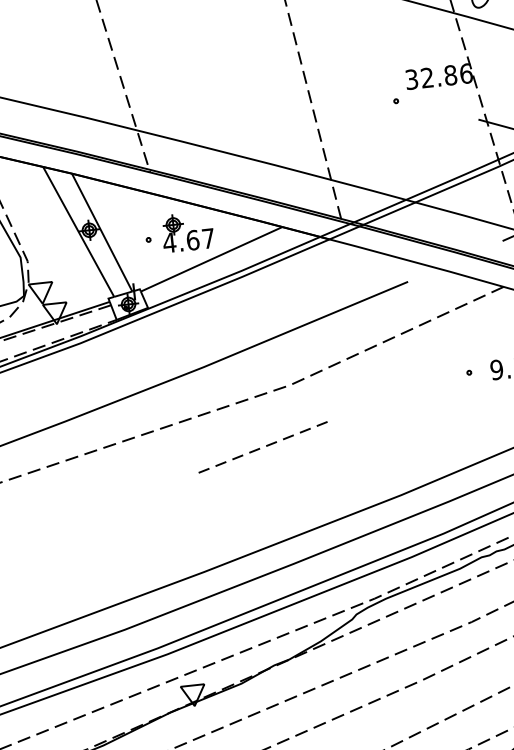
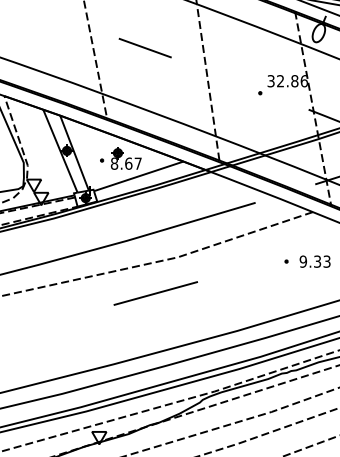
line: (198, 46) -> (144, 47), added
text: (169, 242) -> (114, 163), 4.67 -> 8.67
line: (259, 448) -> (155, 293), dashed -> solid

